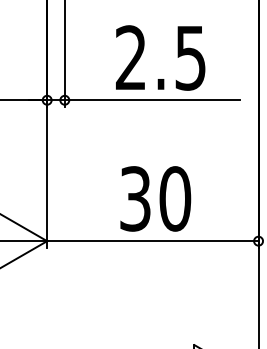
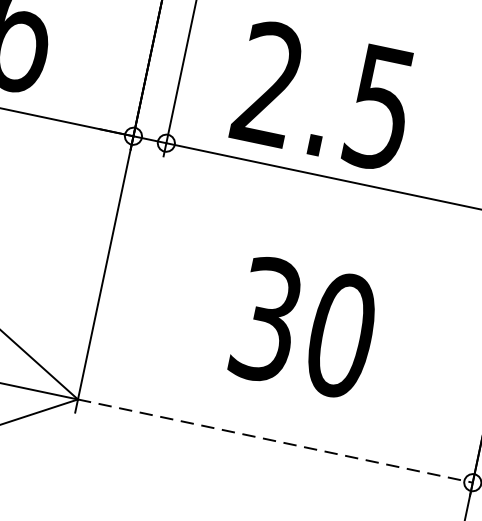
text: (160, 57) -> (324, 94), moved
text: (155, 198) -> (304, 326), moved
line: (152, 241) -> (274, 441), solid -> dashed

